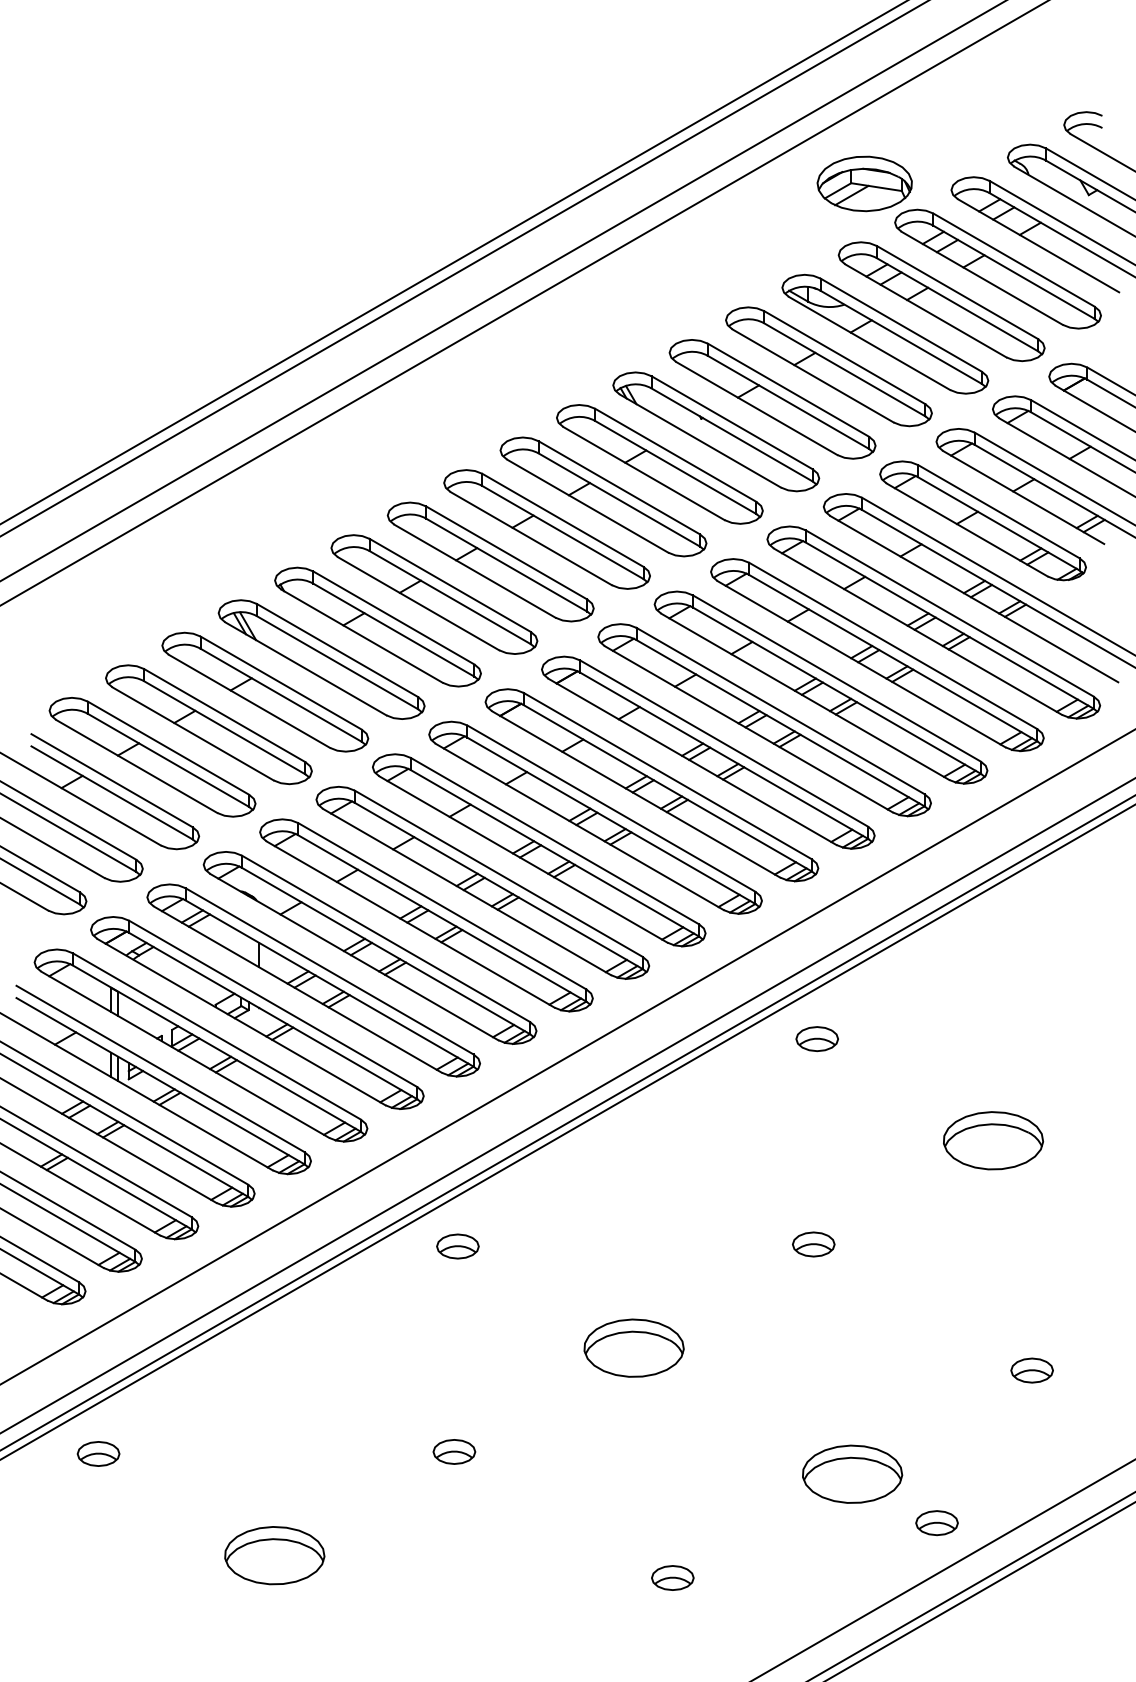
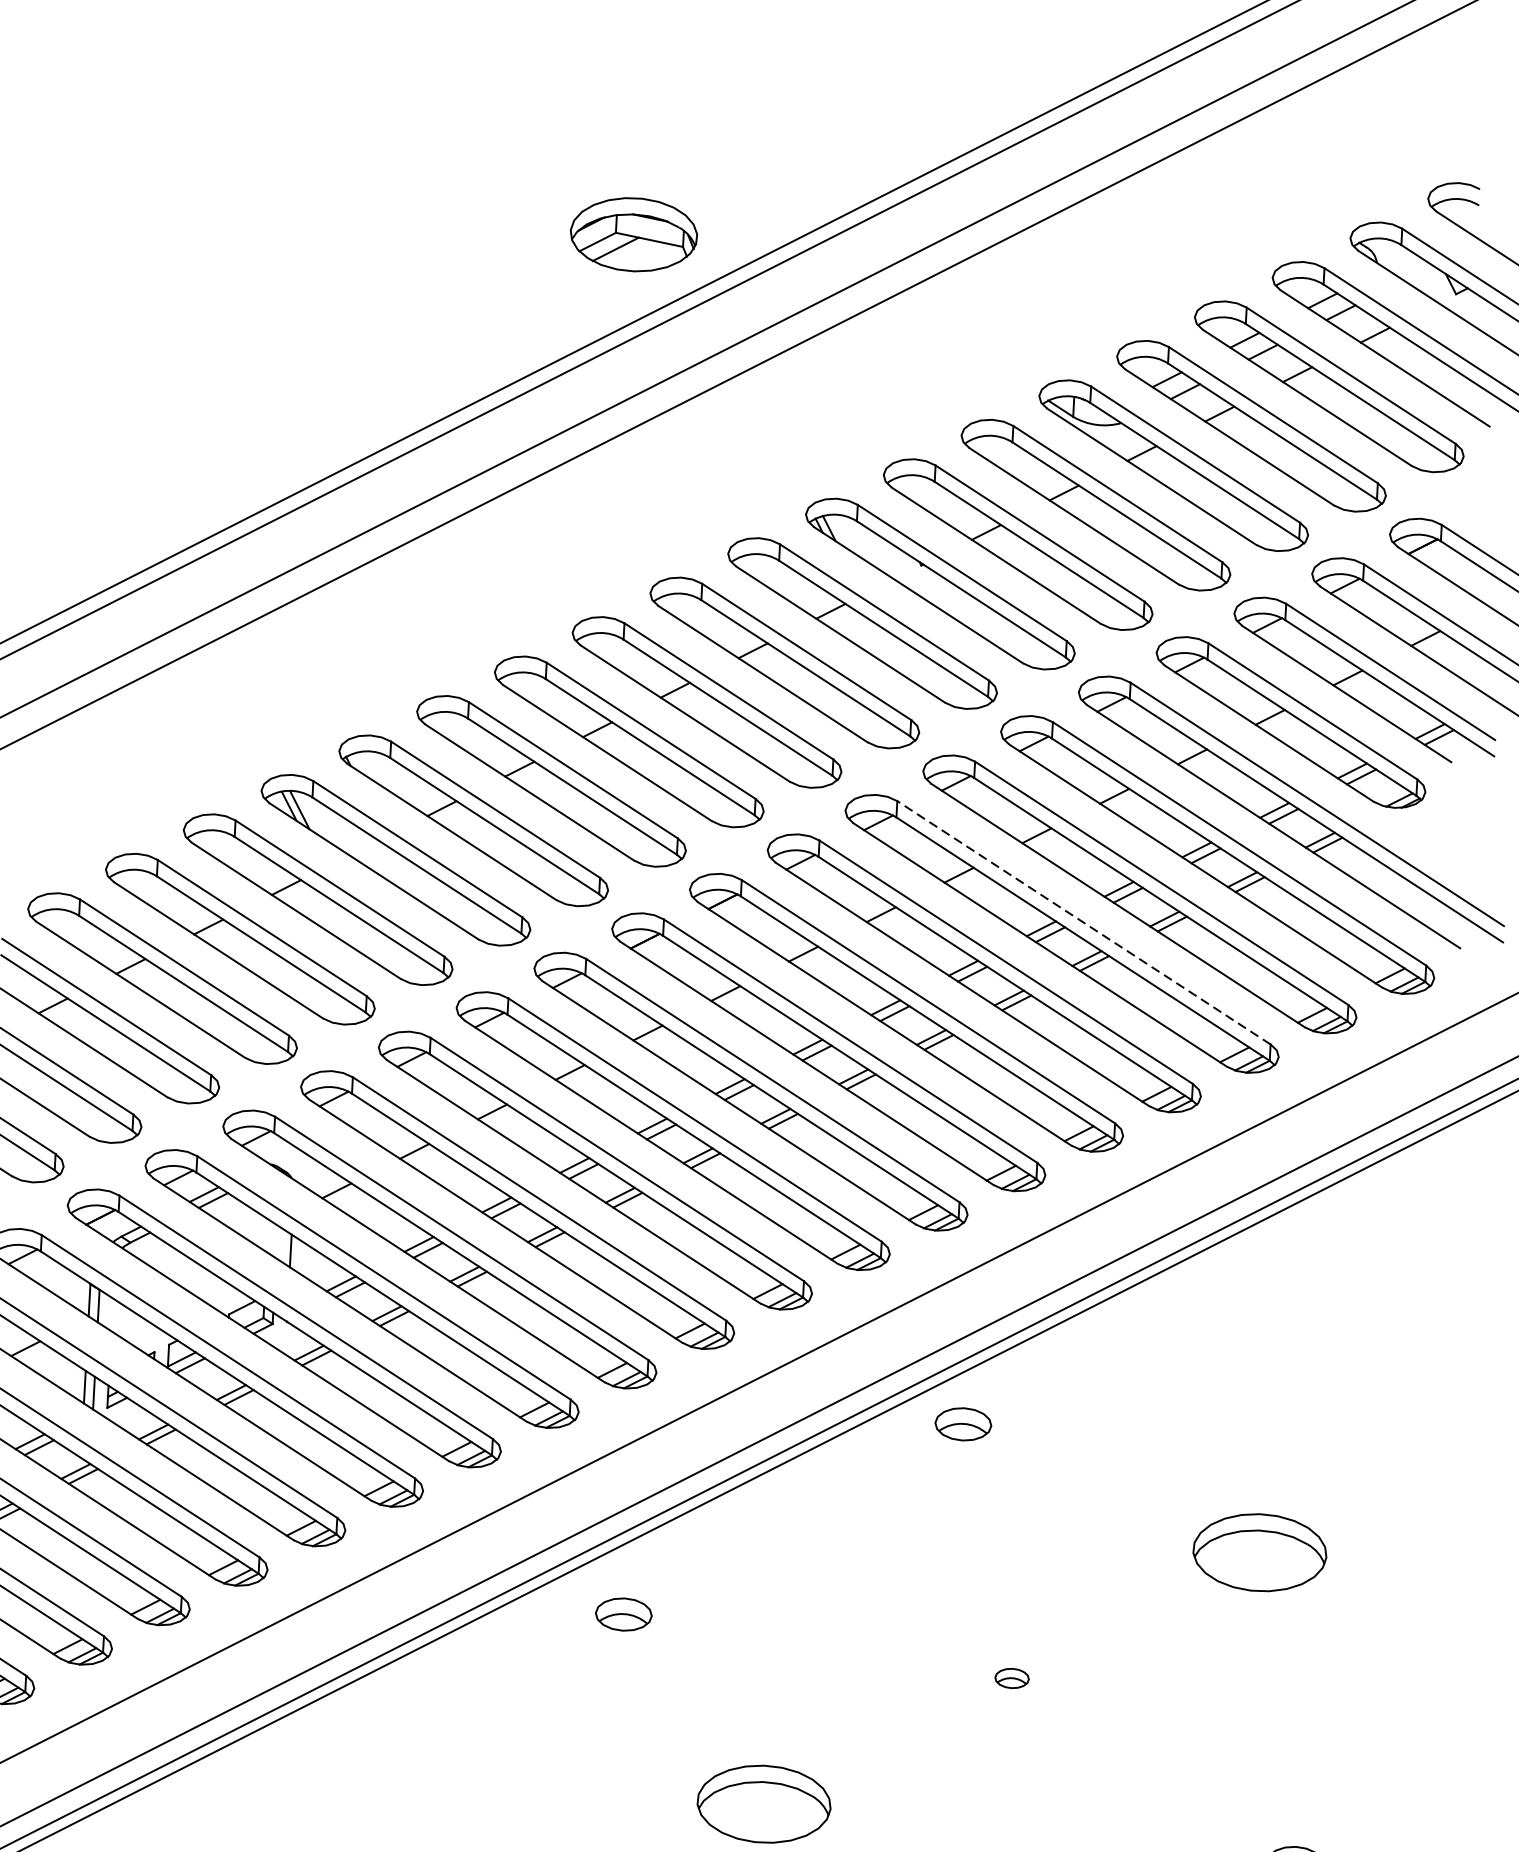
part: (864, 183) -> (633, 234), moved
line: (836, 678) -> (1083, 922), solid -> dashed
part: (816, 1039) -> (962, 1424), moved
part: (813, 1244) -> (1011, 1678), size x0.6
part: (457, 1246) -> (623, 1614), moved

